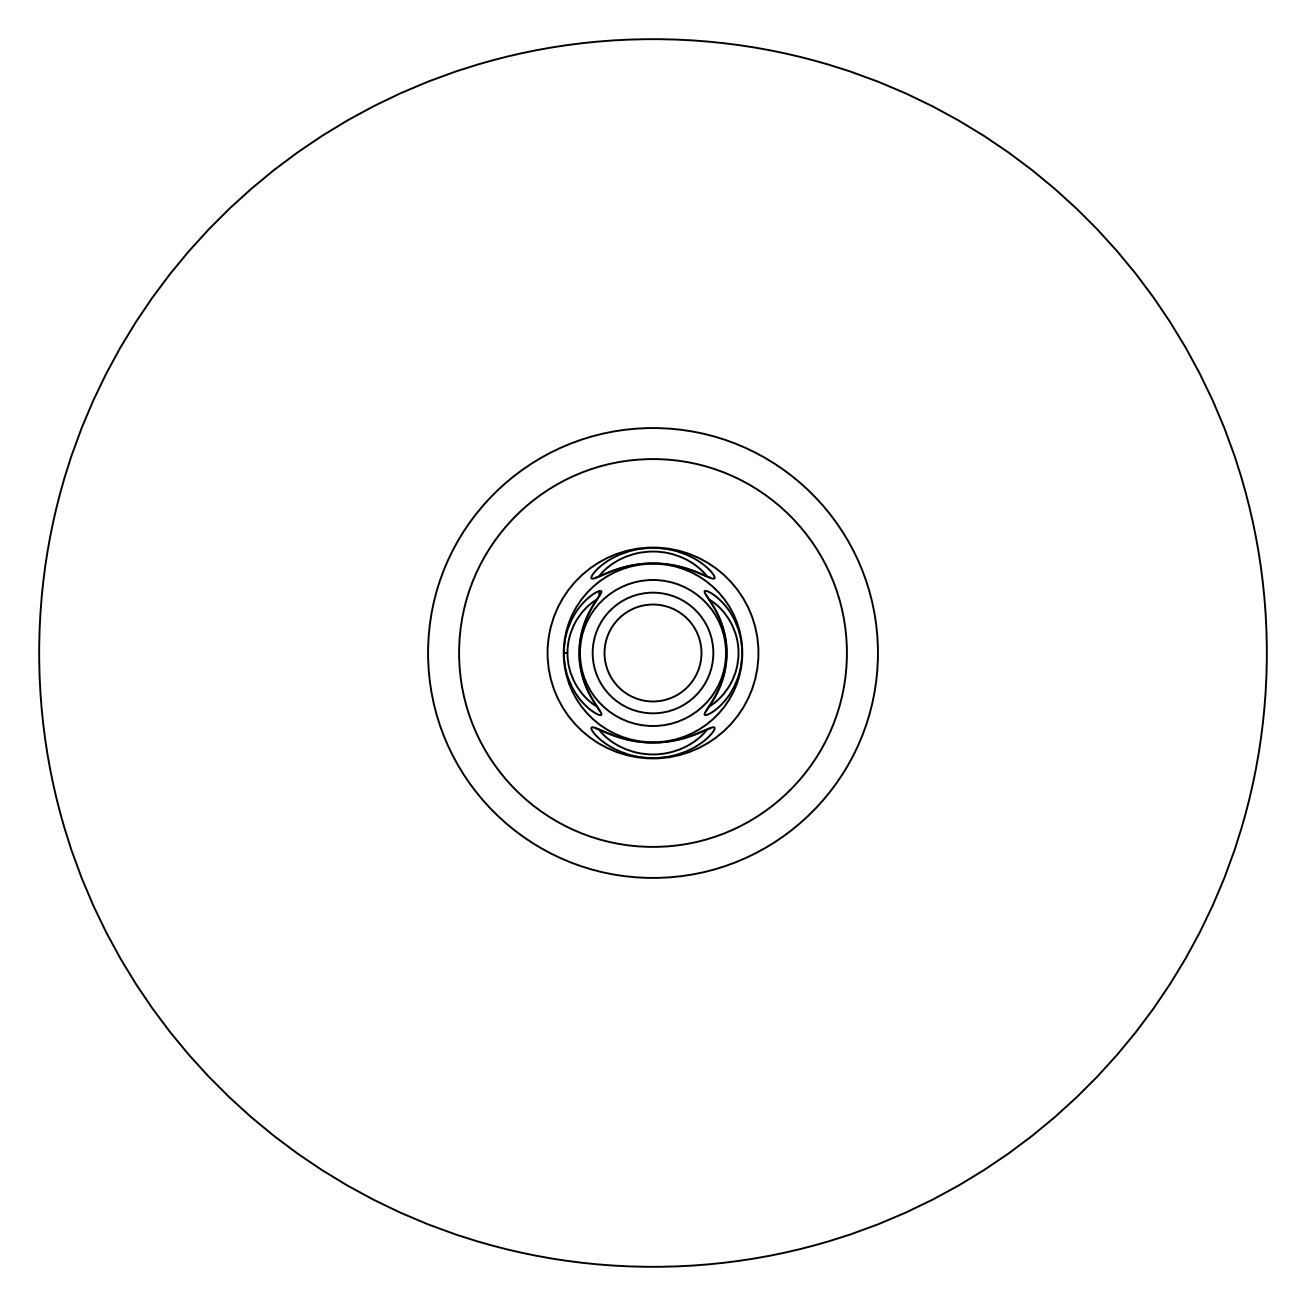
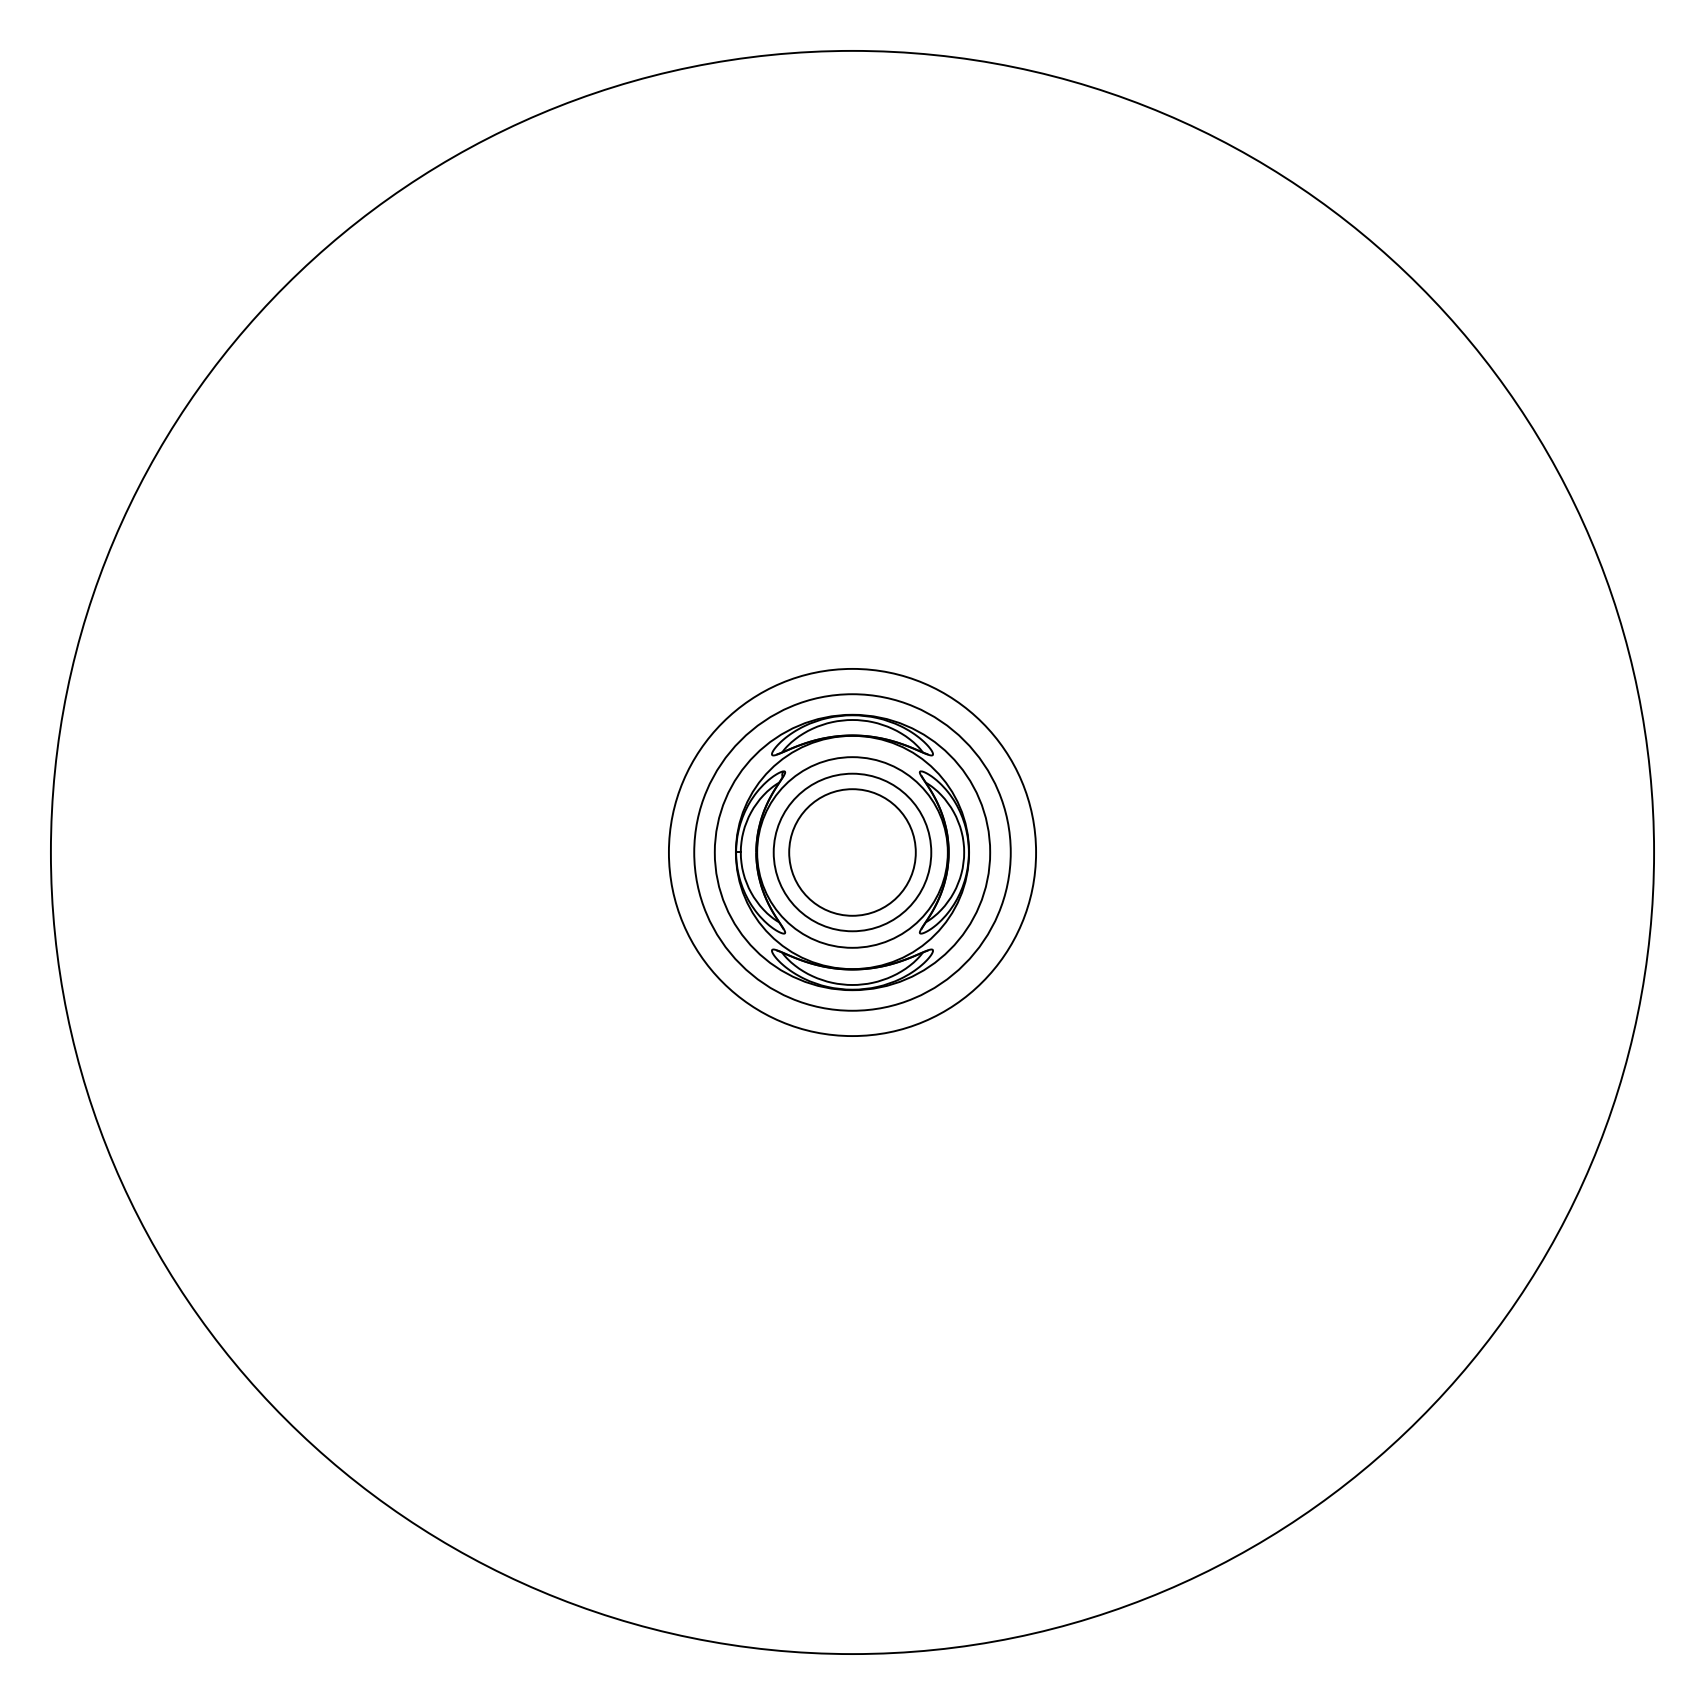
circle: (652, 652) -> (851, 851), size x0.62
circle: (652, 652) -> (851, 851), size x0.62

